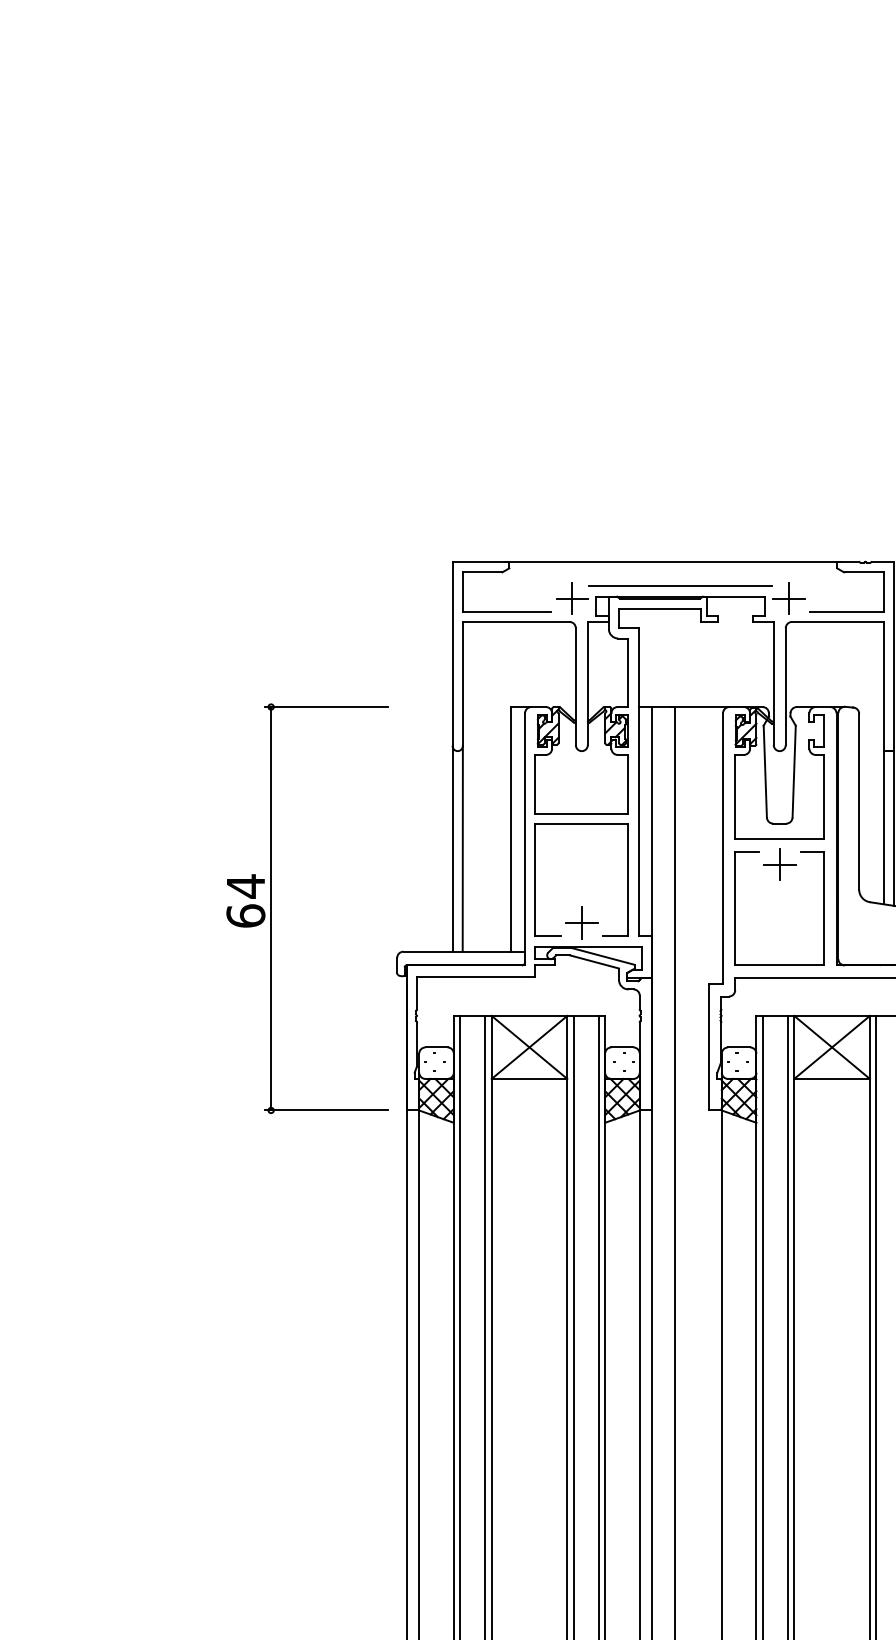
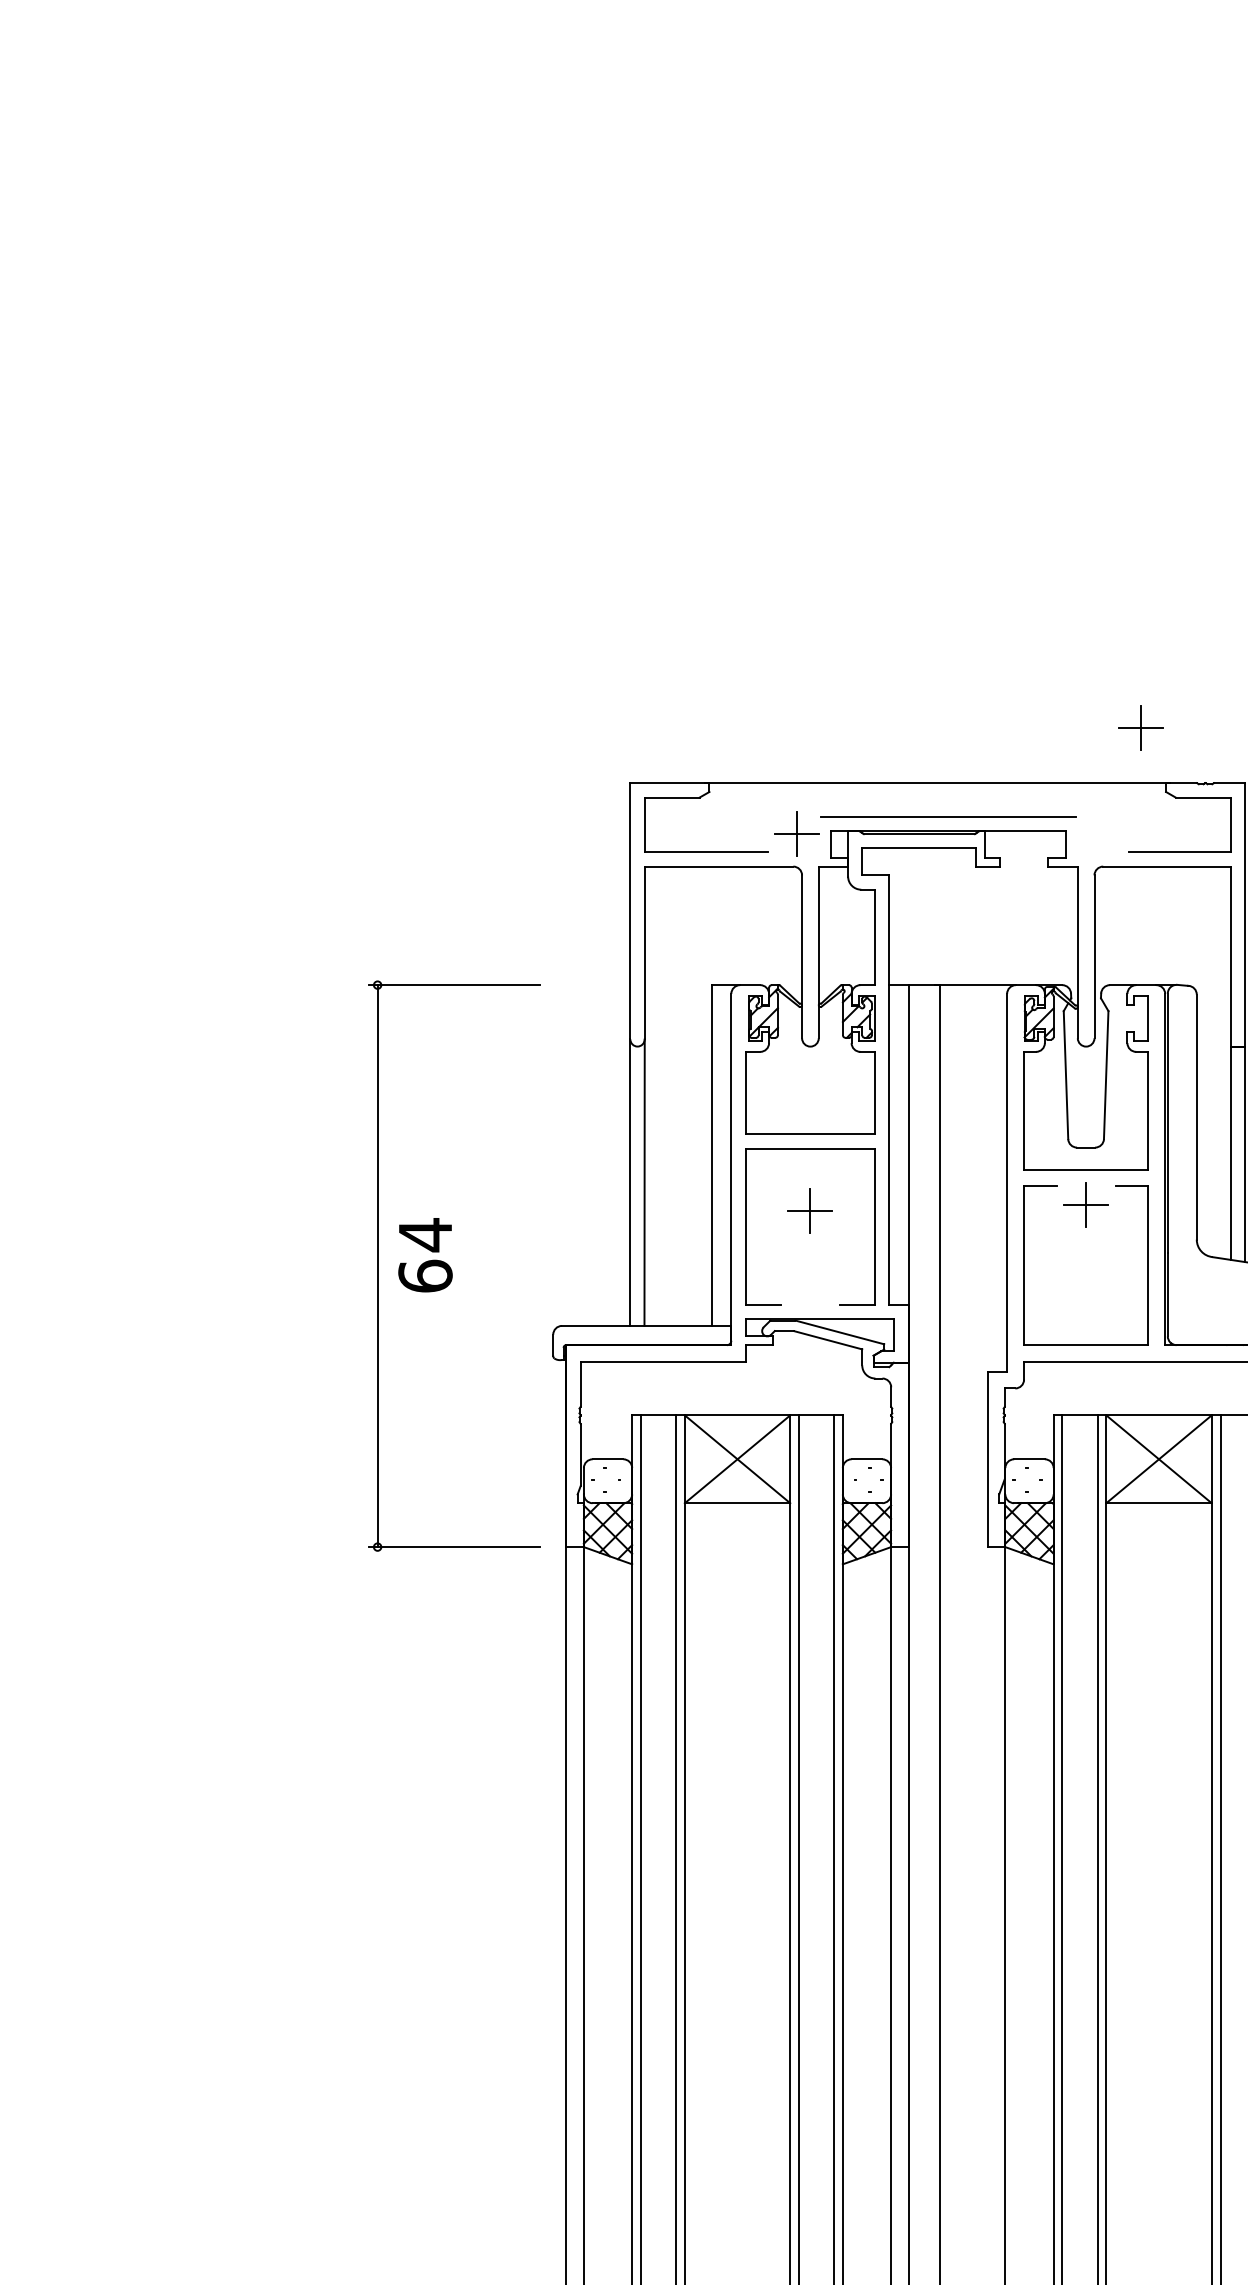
part: (788, 598) -> (1140, 727), moved
text: (245, 901) -> (425, 1255), moved
part: (581, 922) -> (809, 1210), moved

